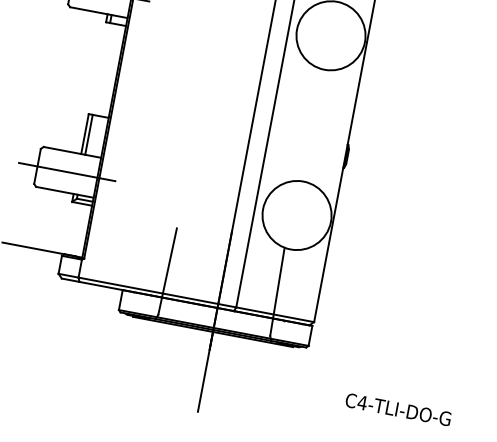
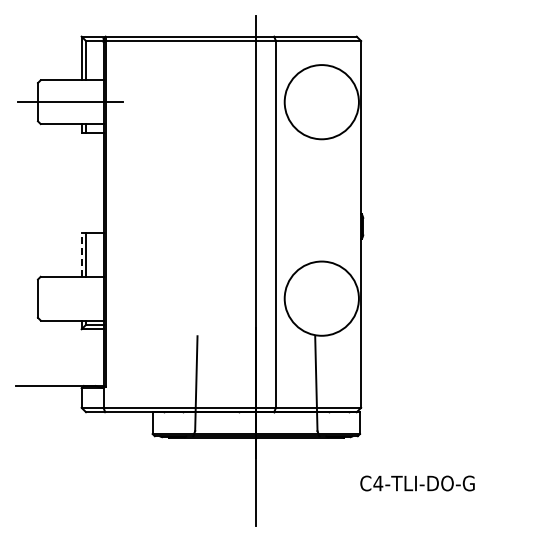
line: (84, 134) -> (81, 255), solid -> dashed
line: (67, 171) -> (70, 298), removed
text: (398, 409) -> (417, 483), moved

